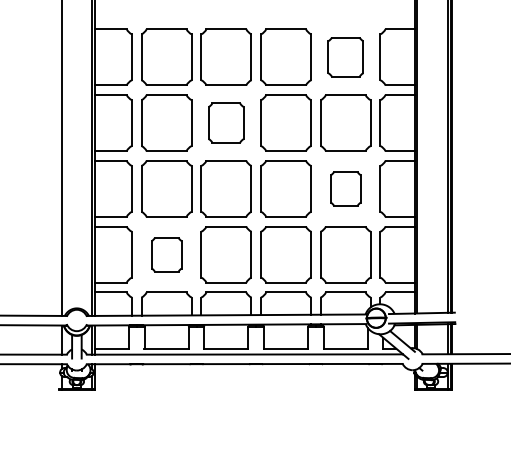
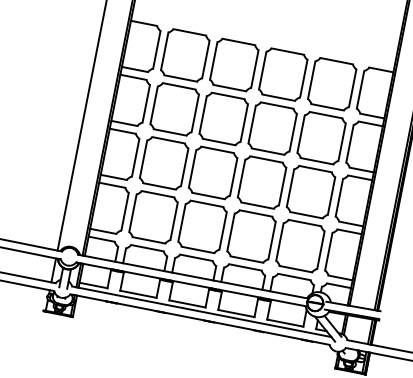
part: (345, 56) -> (332, 83), size x1.43
part: (225, 122) -> (223, 118), size x1.43
part: (345, 188) -> (310, 191), size x1.67
part: (166, 254) -> (153, 217), size x1.67

